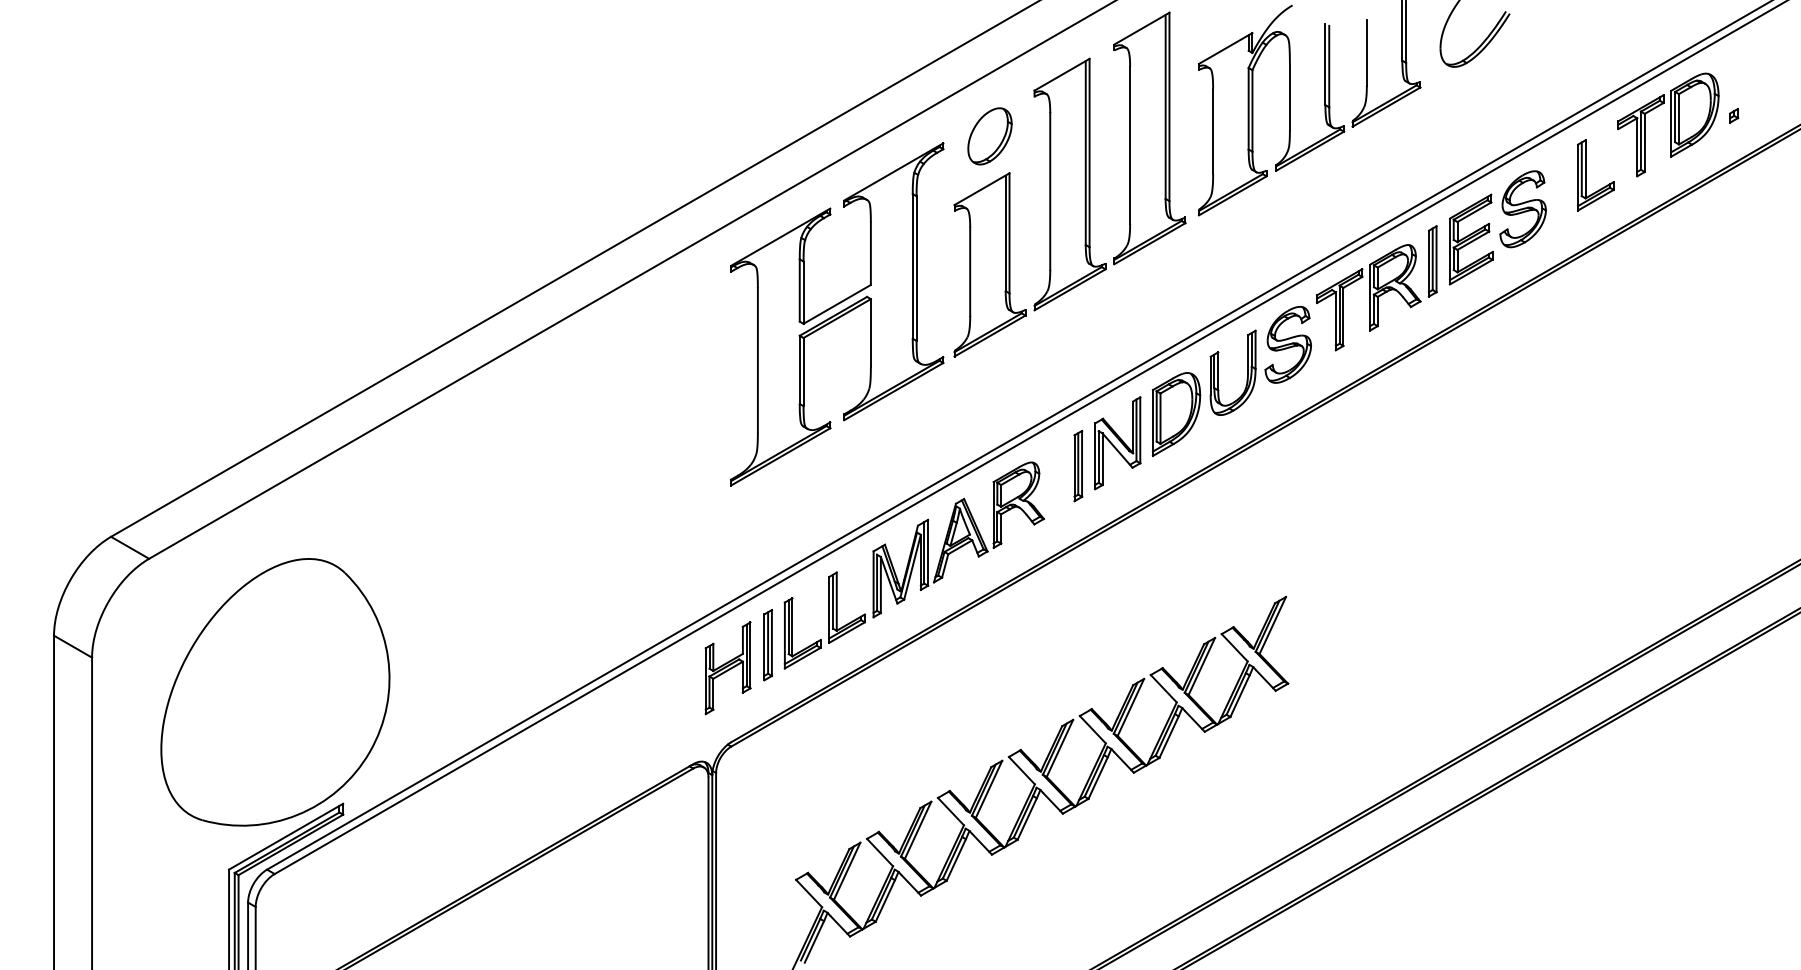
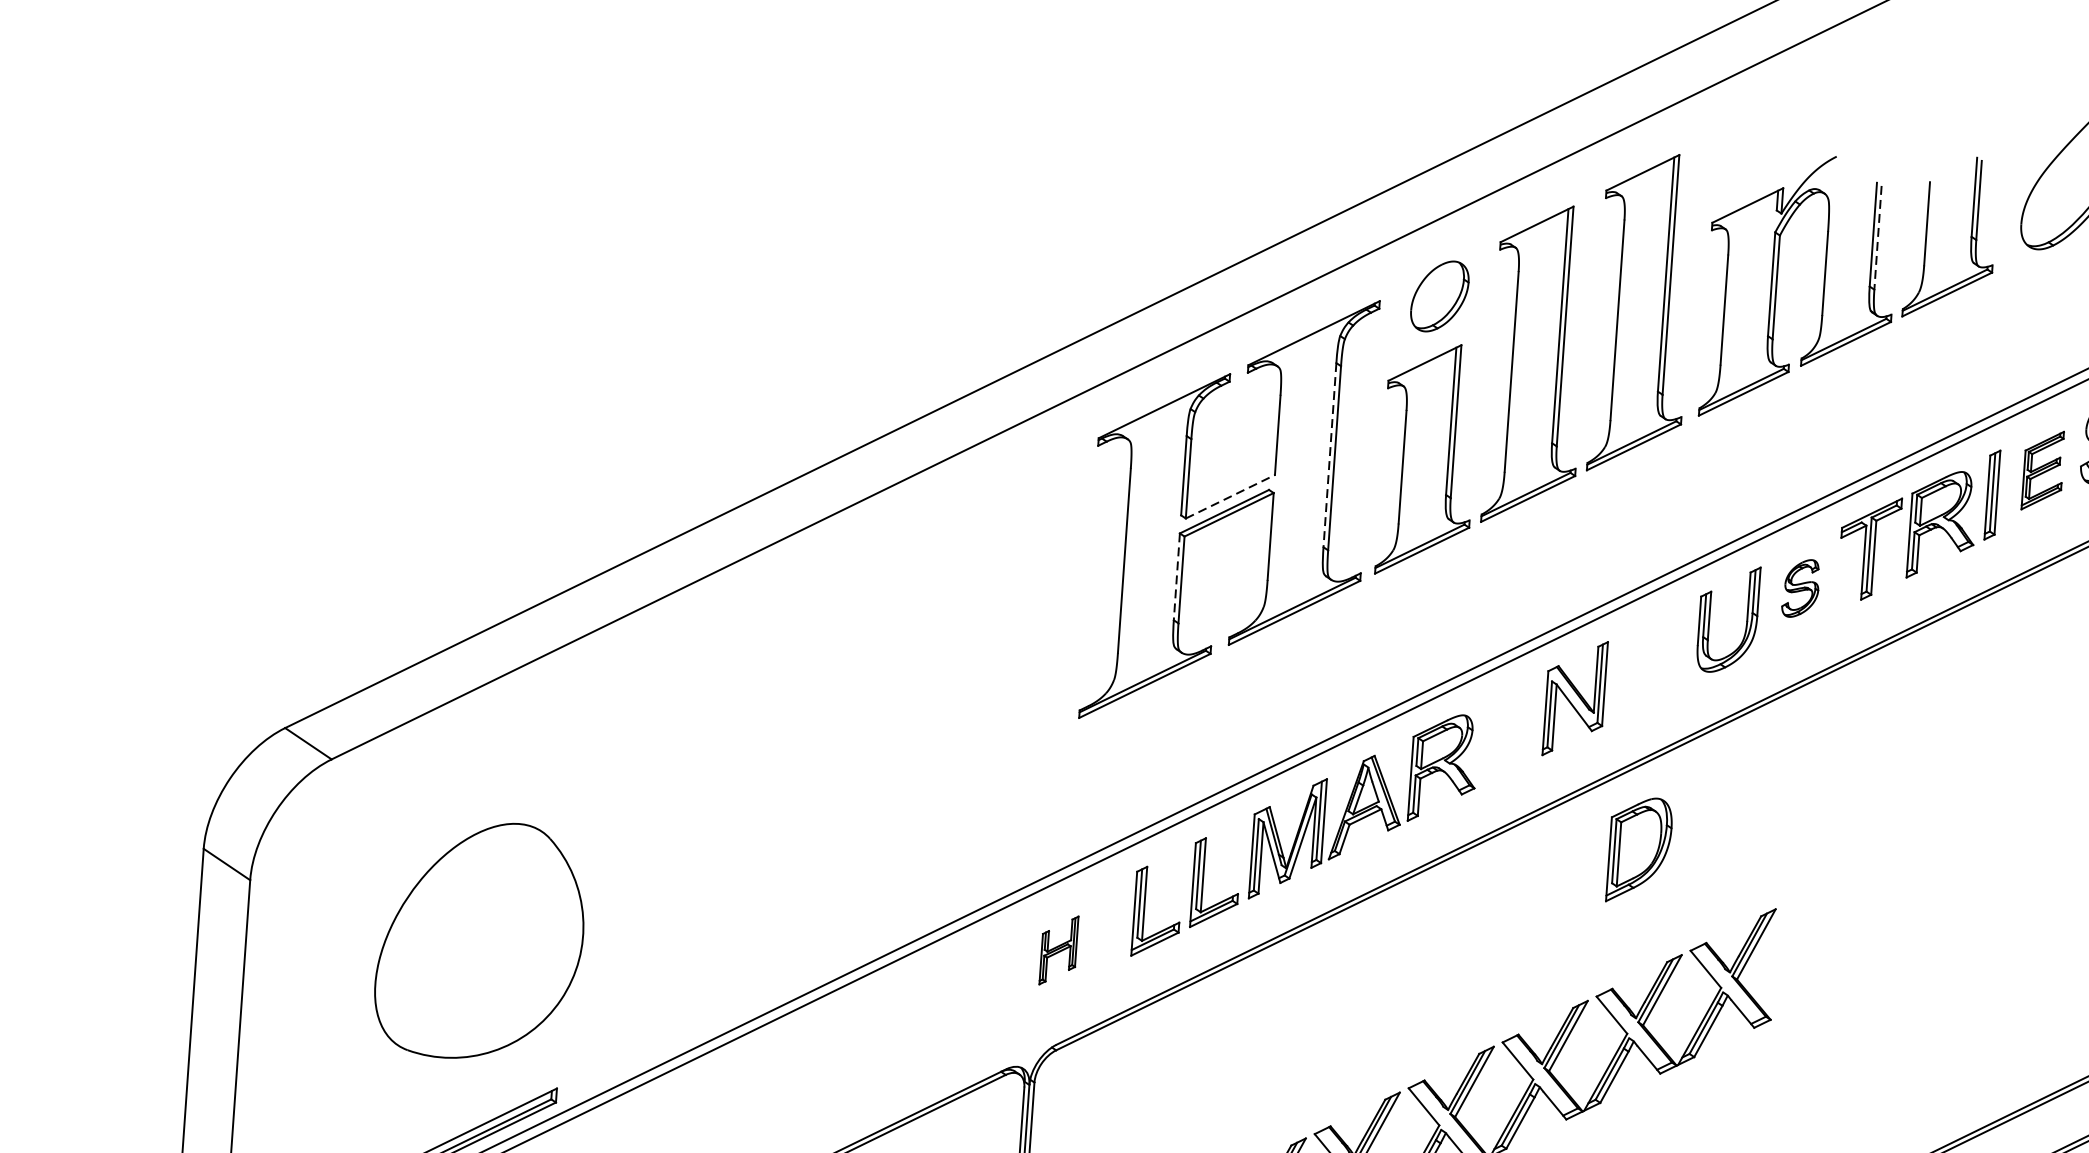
line: (1329, 66) -> (1878, 237), solid -> dashed
part: (1470, 239) -> (2042, 470), size x0.7
line: (912, 266) -> (1329, 455), solid -> dashed
line: (837, 304) -> (1230, 496), solid -> dashed
part: (1287, 344) -> (1800, 587), size x0.6
line: (799, 370) -> (1176, 577), solid -> dashed
part: (1176, 414) -> (1639, 850), moved
part: (1078, 466) -> (1523, 724), removed
part: (767, 645) -> (1111, 924), removed
part: (727, 668) -> (1058, 950), size x0.6
part: (275, 692) -> (480, 940), size x0.7

